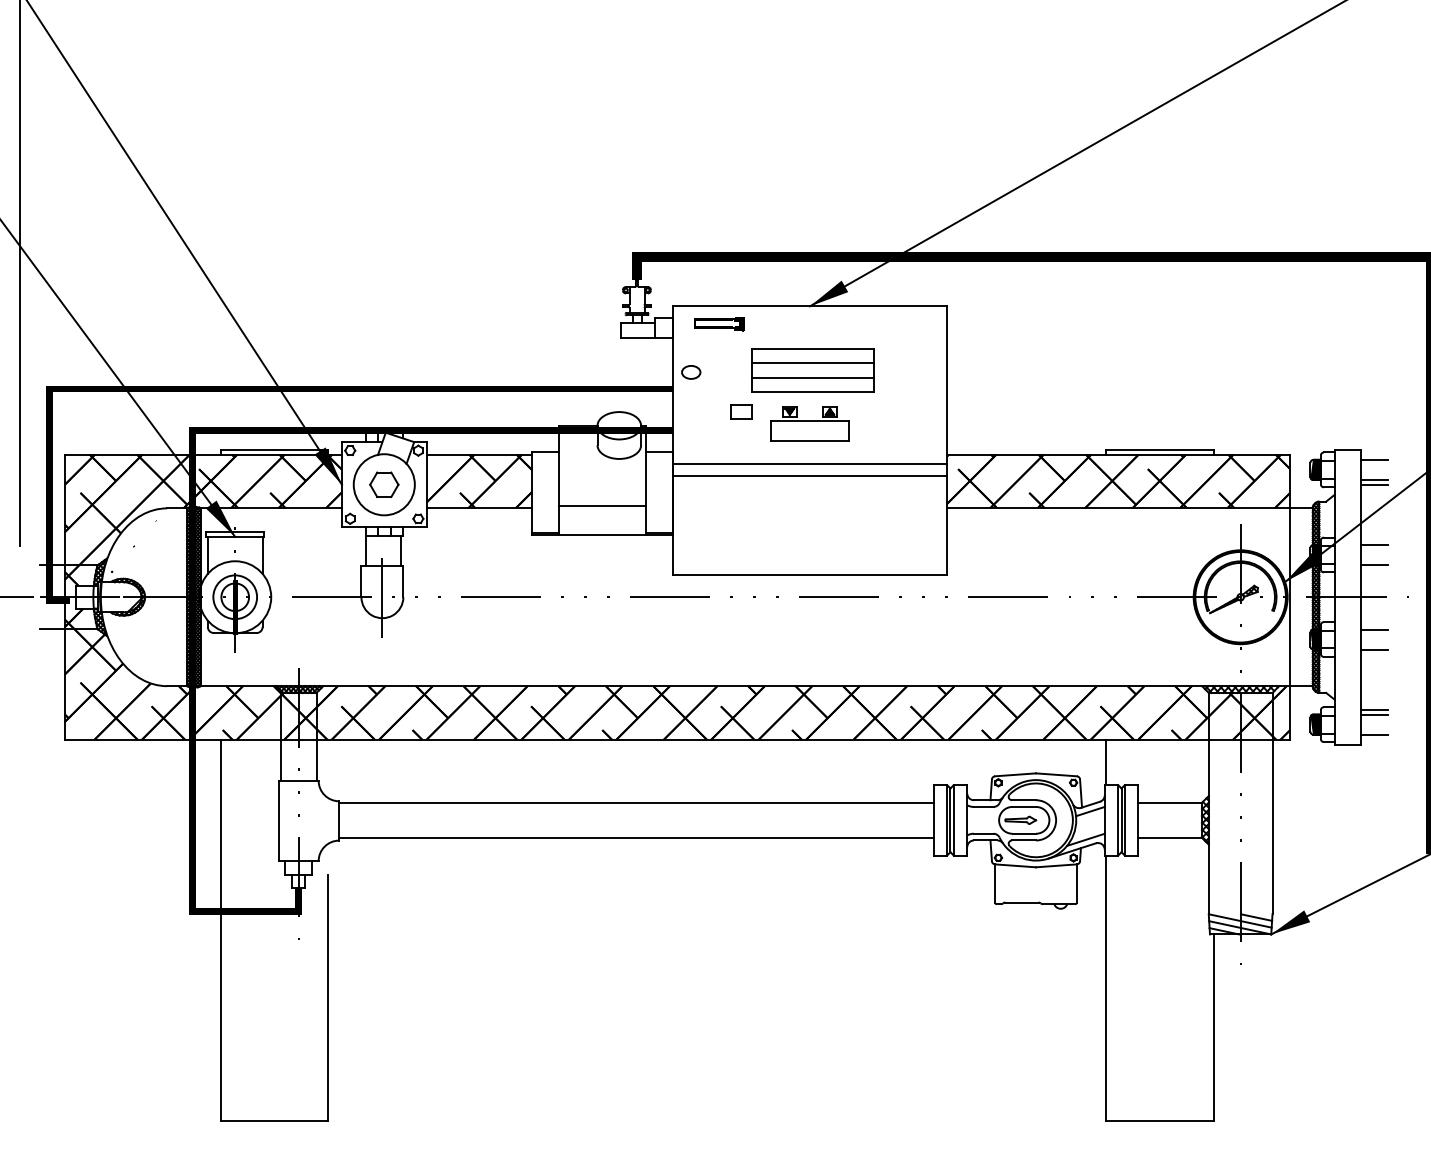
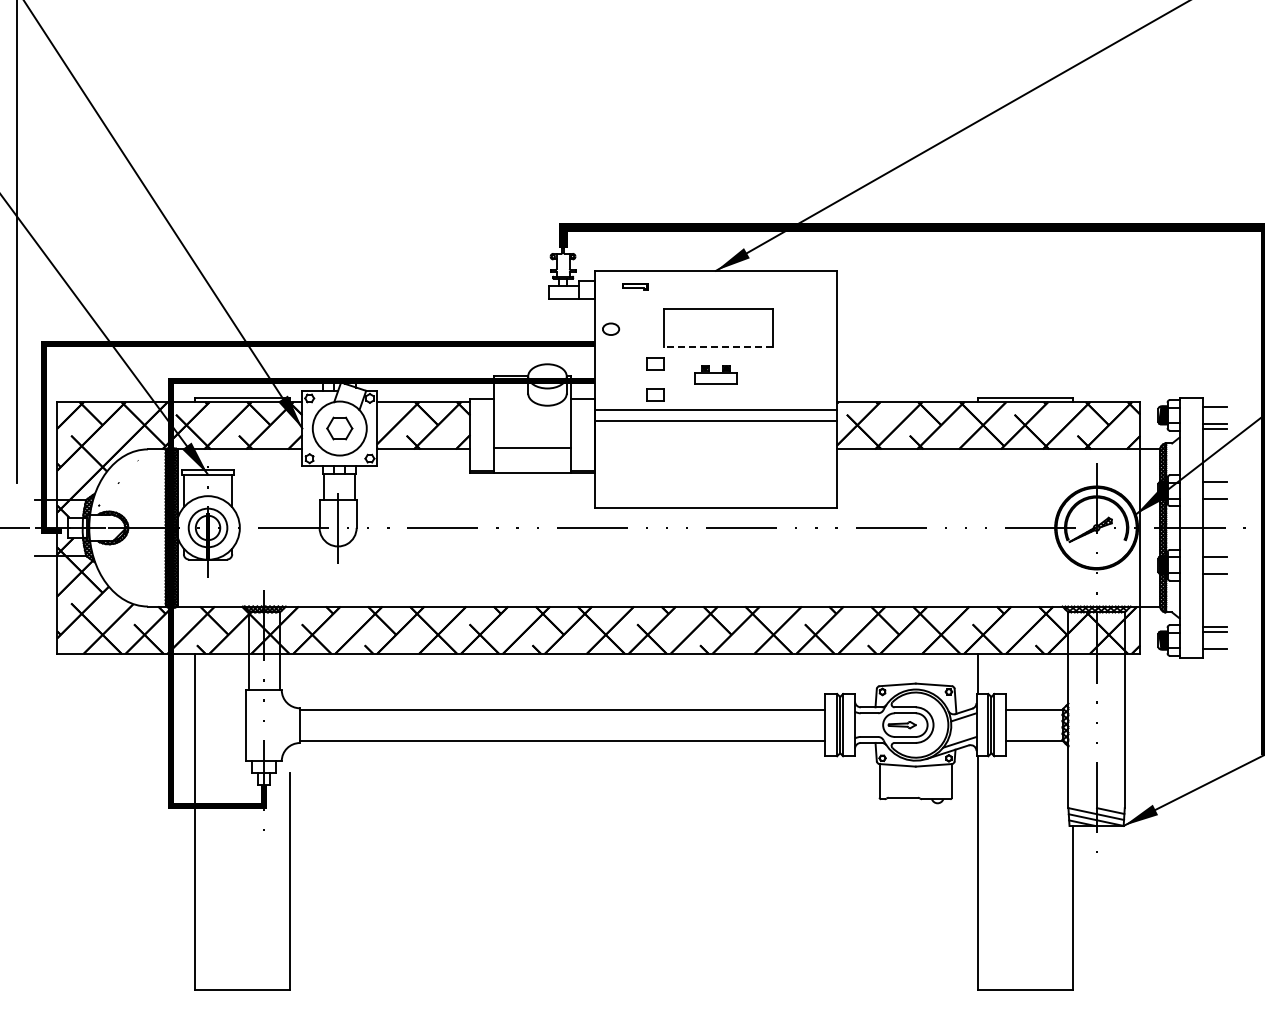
part: (718, 324) -> (635, 286), size x0.6
line: (812, 363) -> (718, 321), removed
line: (812, 377) -> (718, 333), removed
line: (811, 391) -> (717, 346), solid -> dashed
part: (809, 423) -> (715, 374), size x0.6
part: (741, 446) -> (655, 394), added

